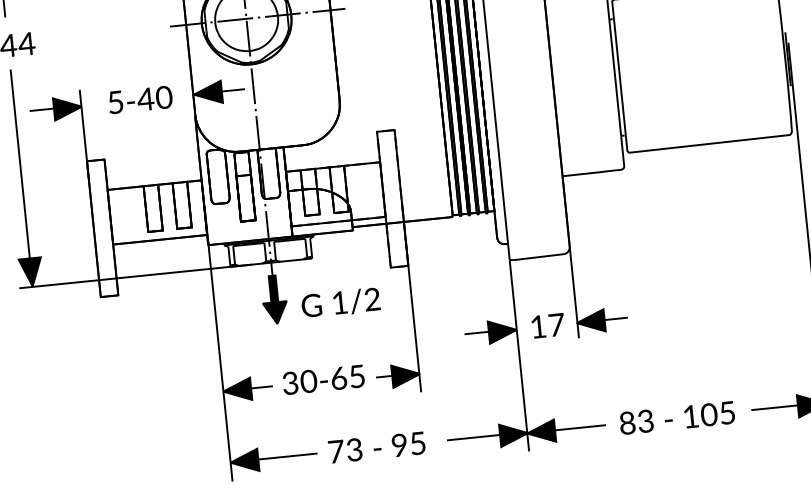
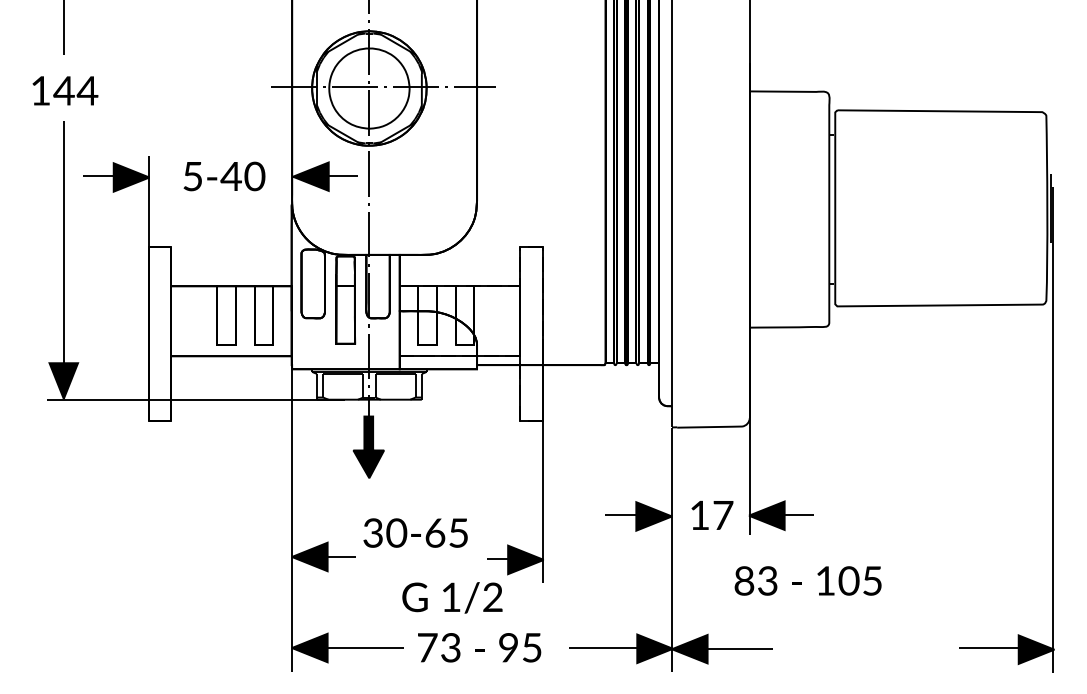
text: (340, 302) -> (452, 597), moved
text: (323, 379) -> (415, 532), moved
text: (676, 417) -> (807, 580), moved

